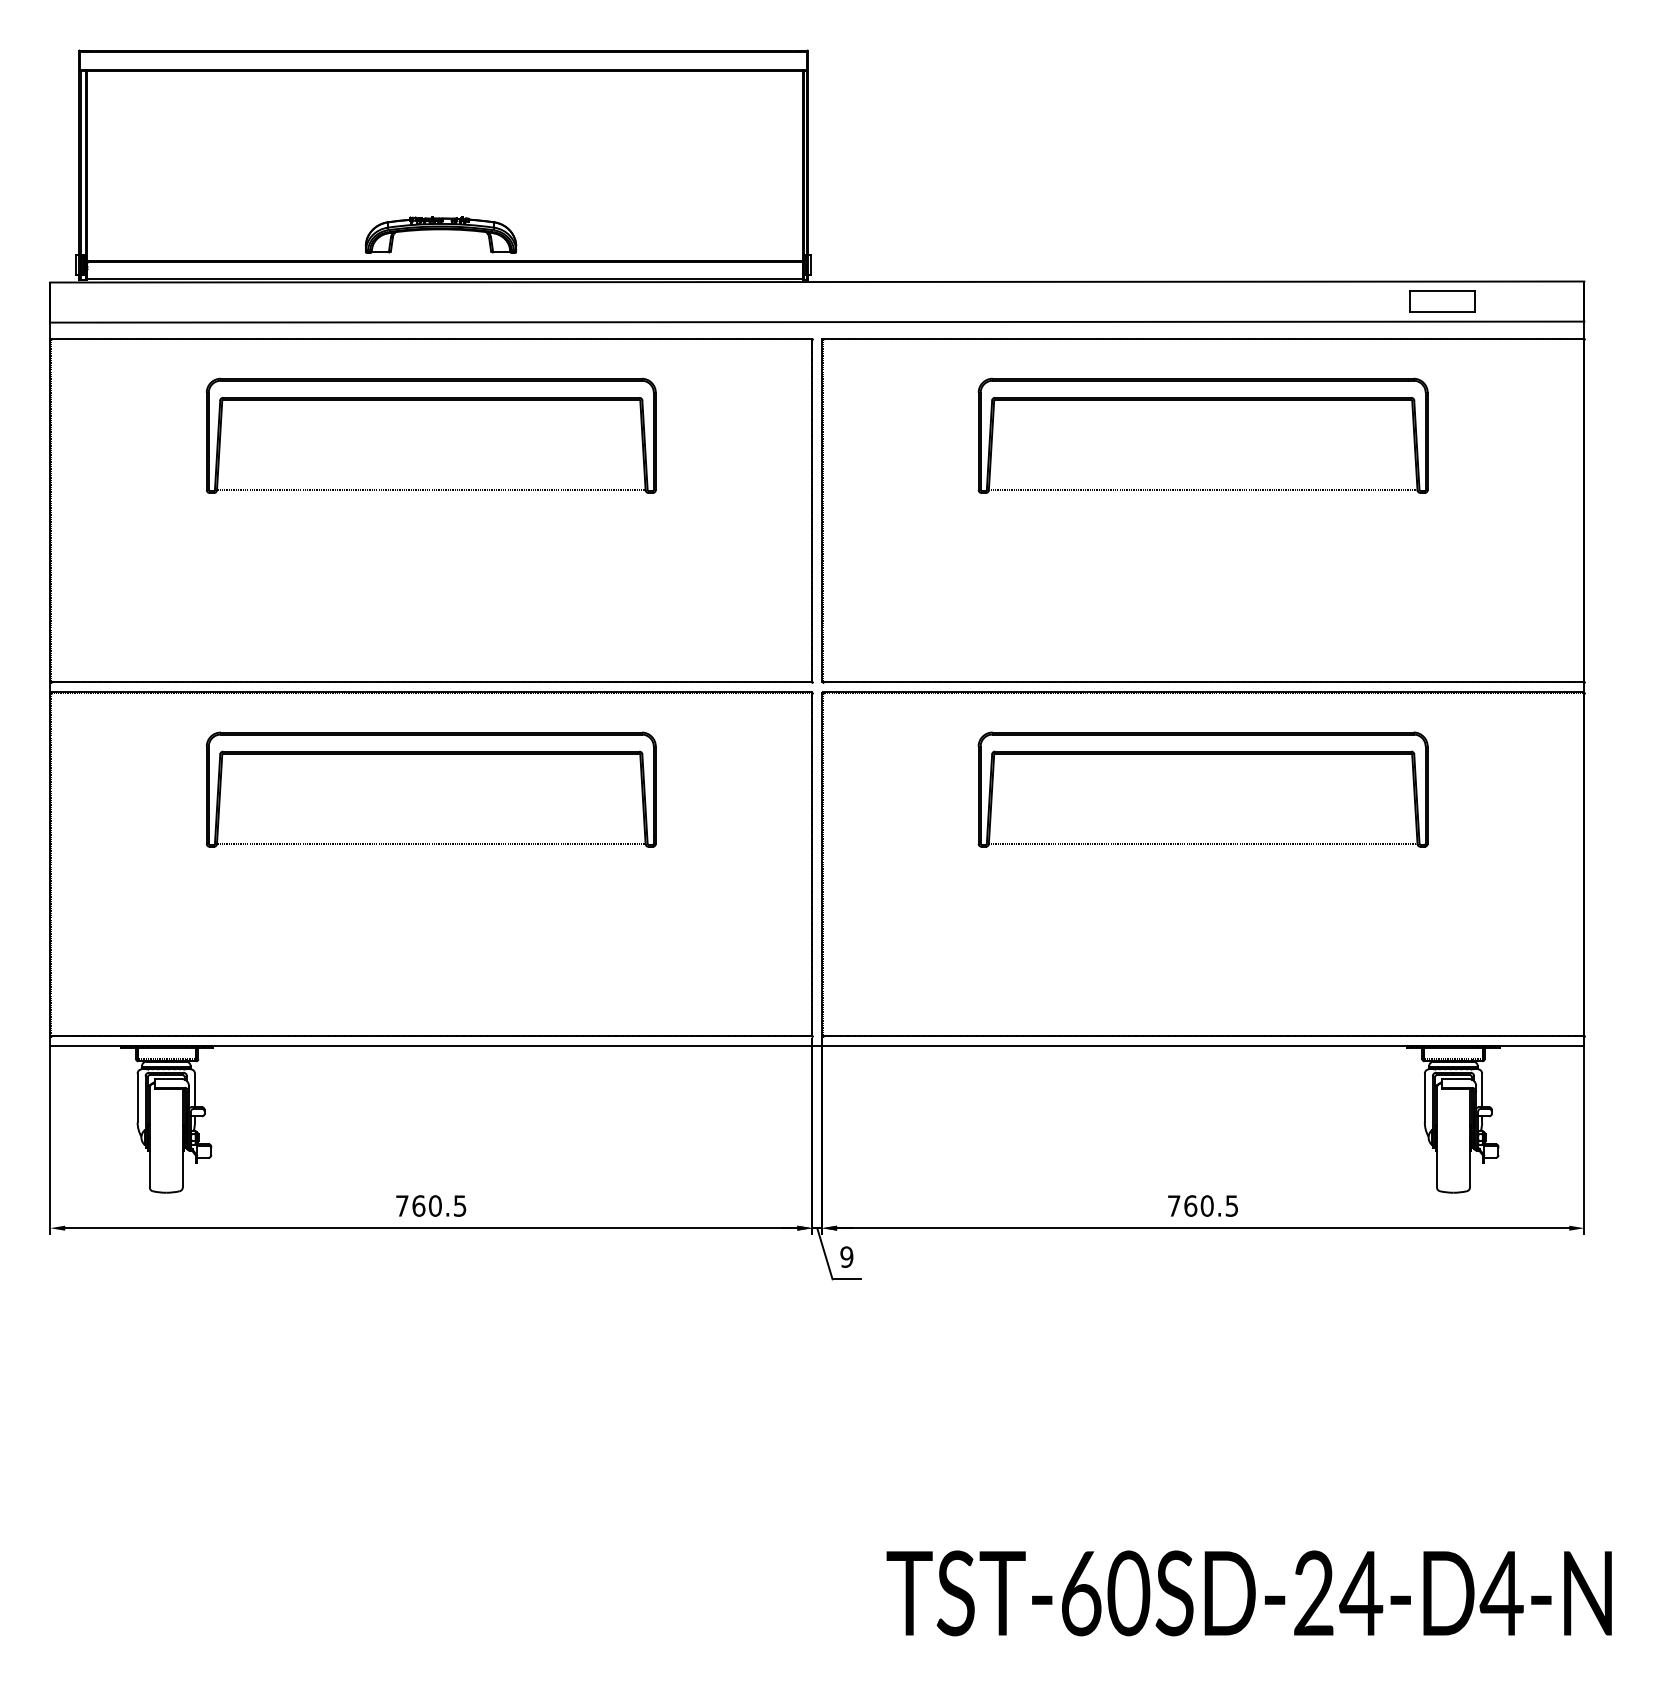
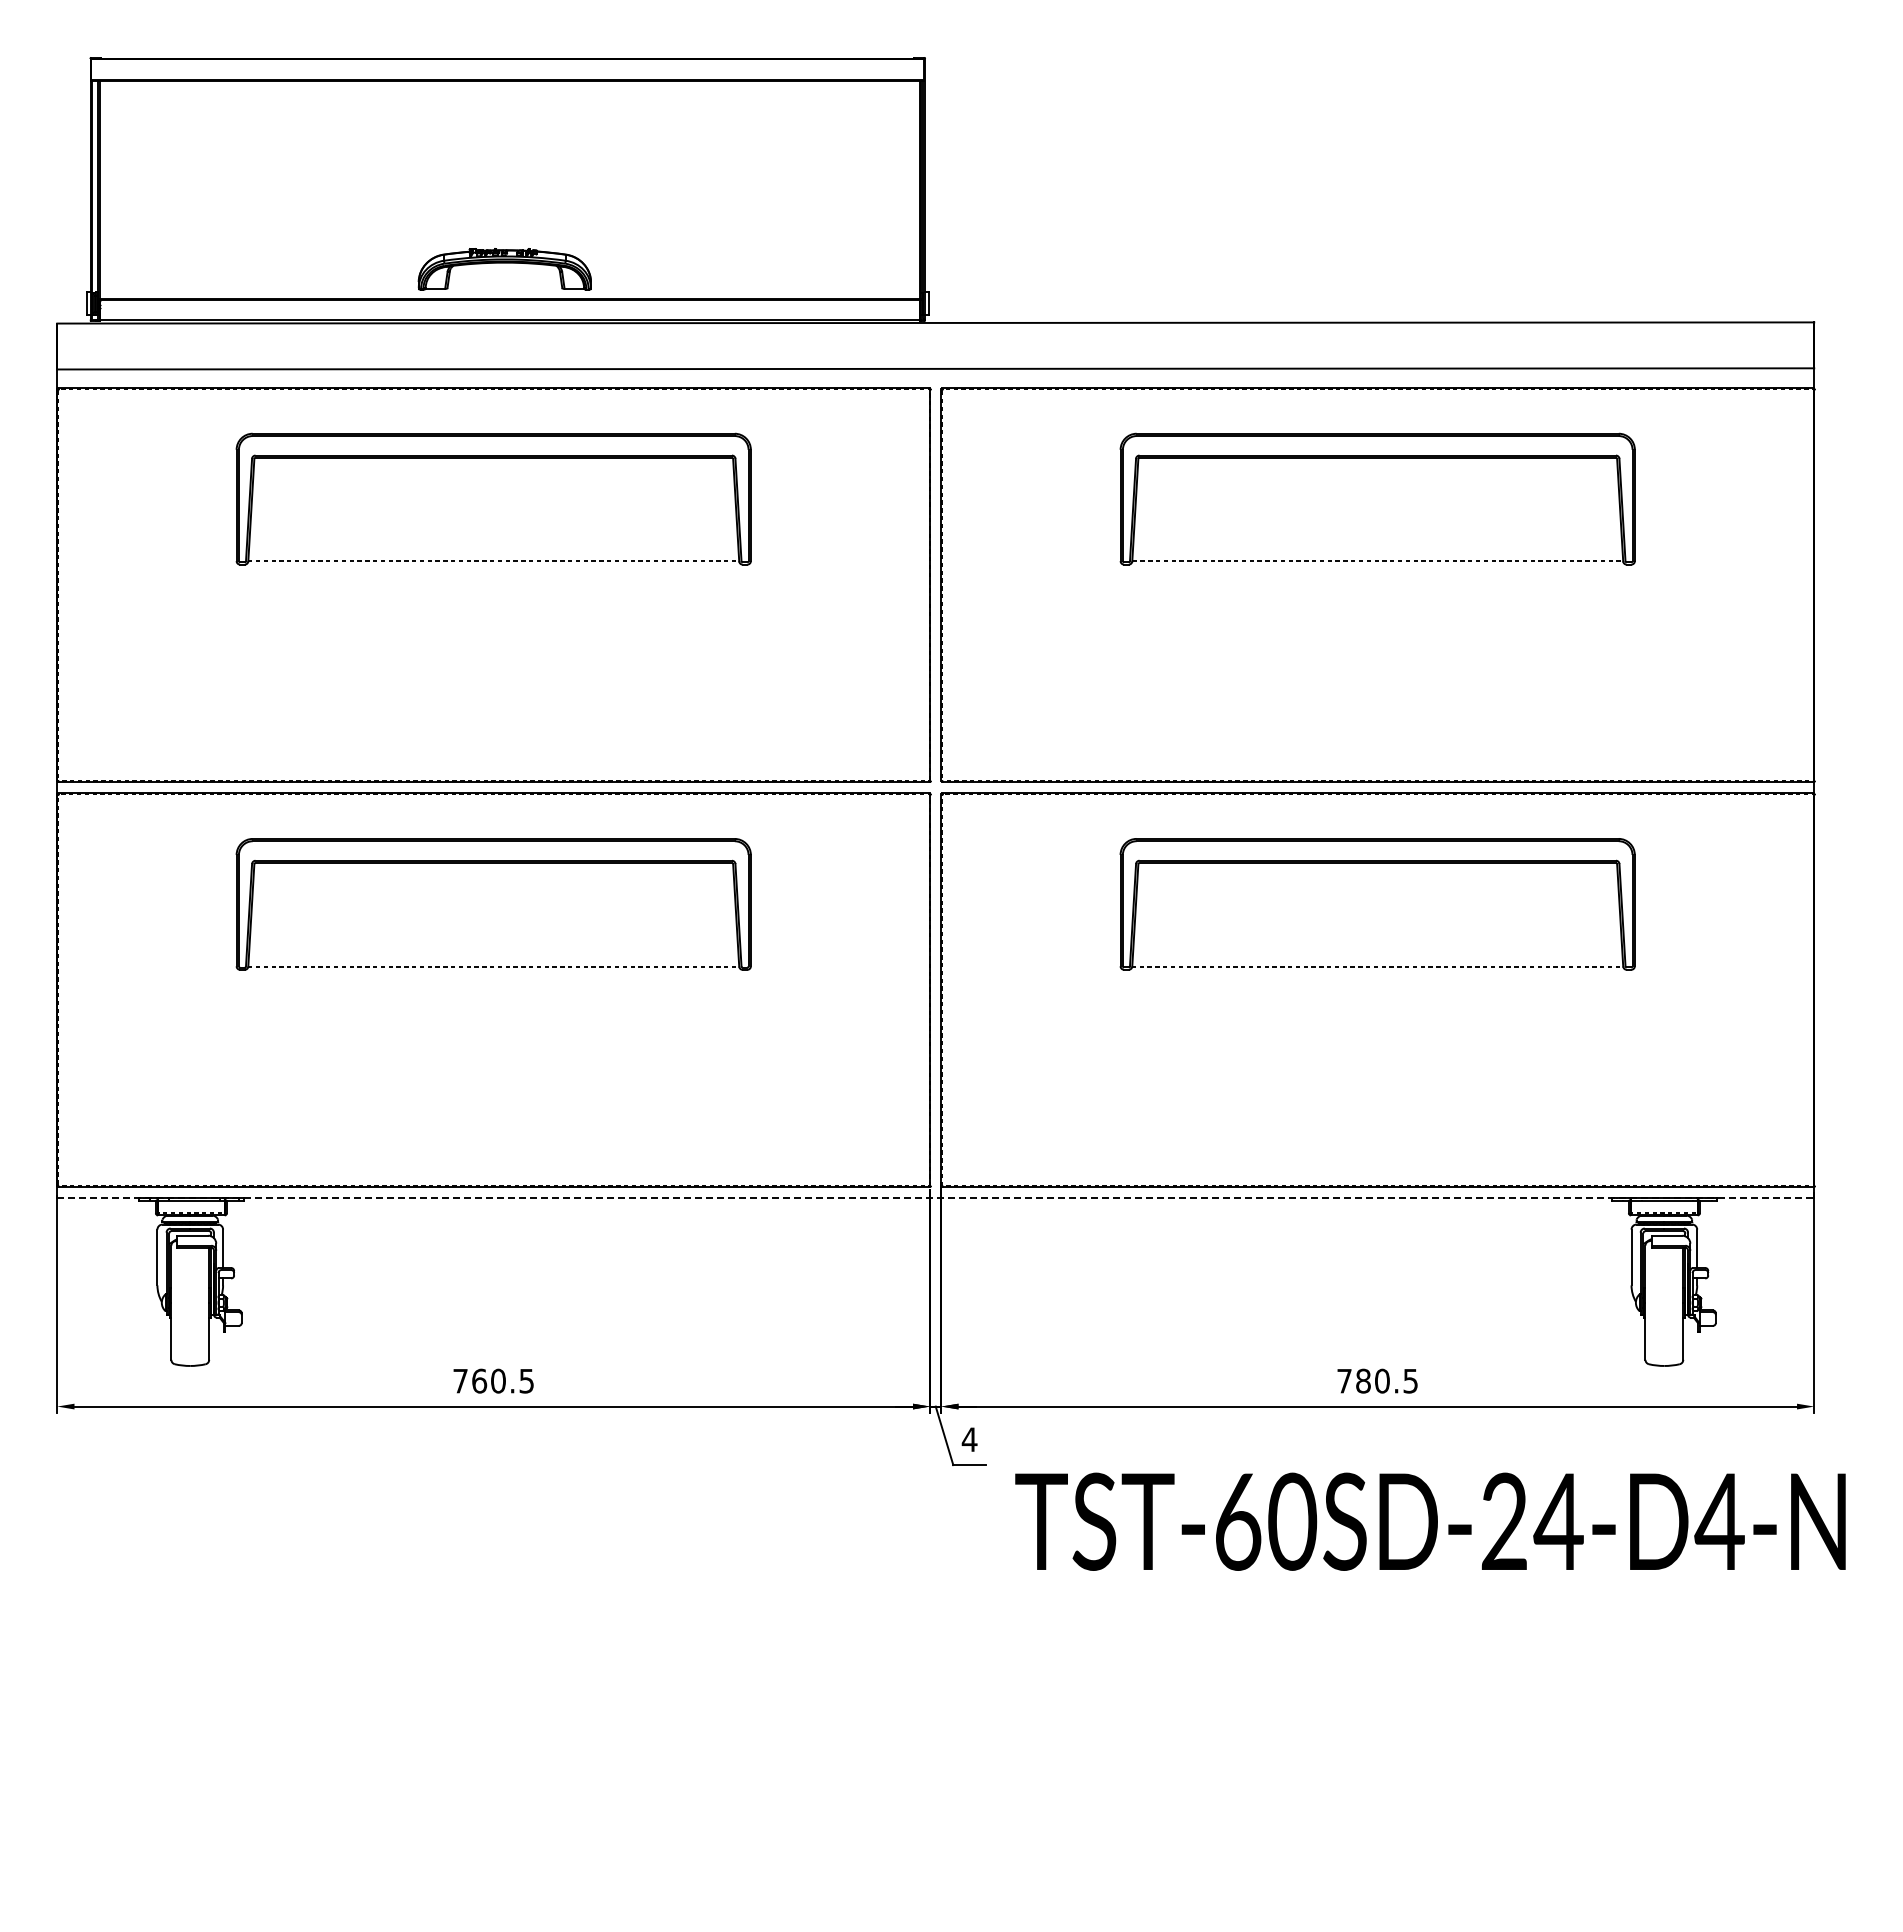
part: (1442, 301) -> (1651, 345), removed
line: (817, 1046) -> (936, 1198), solid -> dashed
text: (1190, 1205) -> (1363, 1380), 760.5 -> 780.5
text: (846, 1256) -> (969, 1439), 9 -> 4
text: (1249, 1593) -> (1430, 1521), moved

